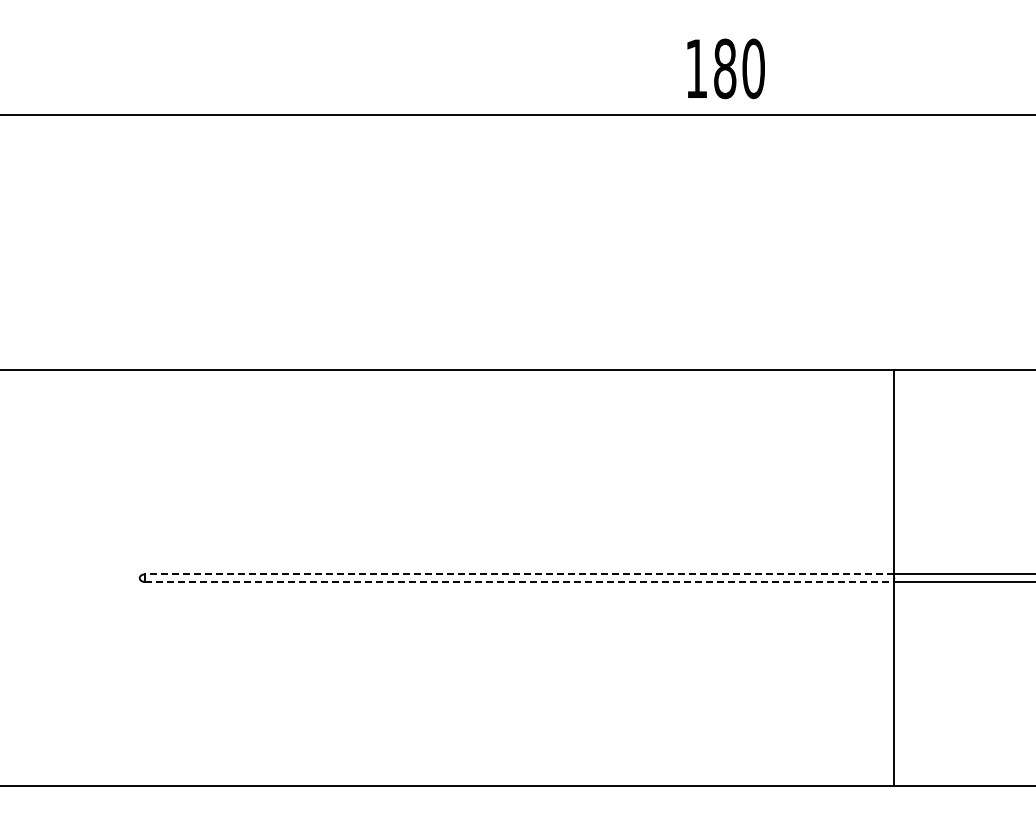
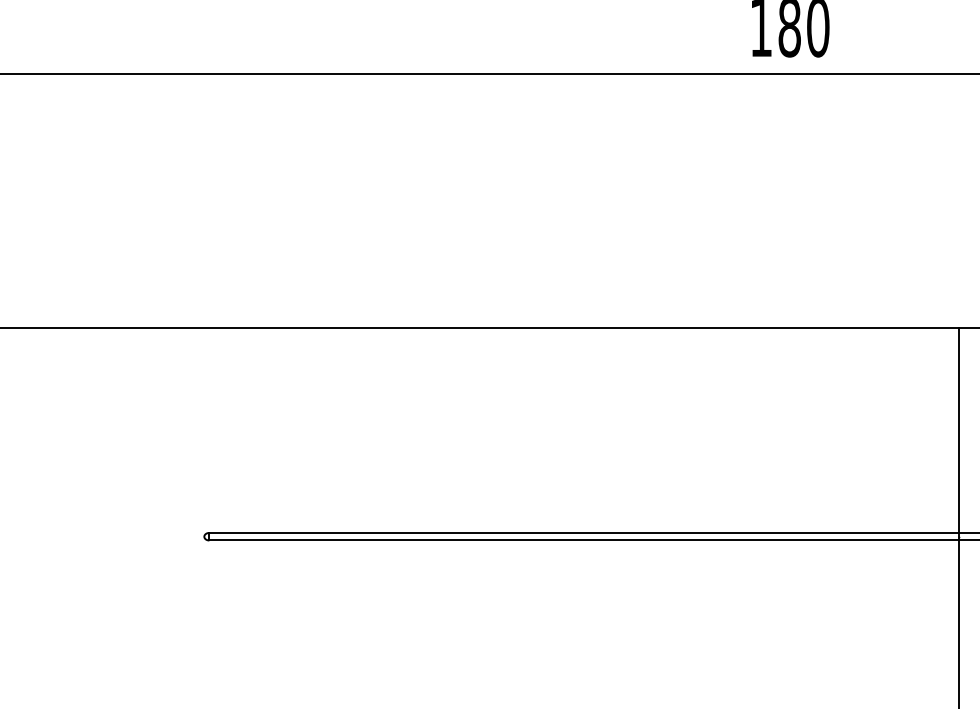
line: (519, 574) -> (584, 533), dashed -> solid
line: (519, 581) -> (584, 540), dashed -> solid

